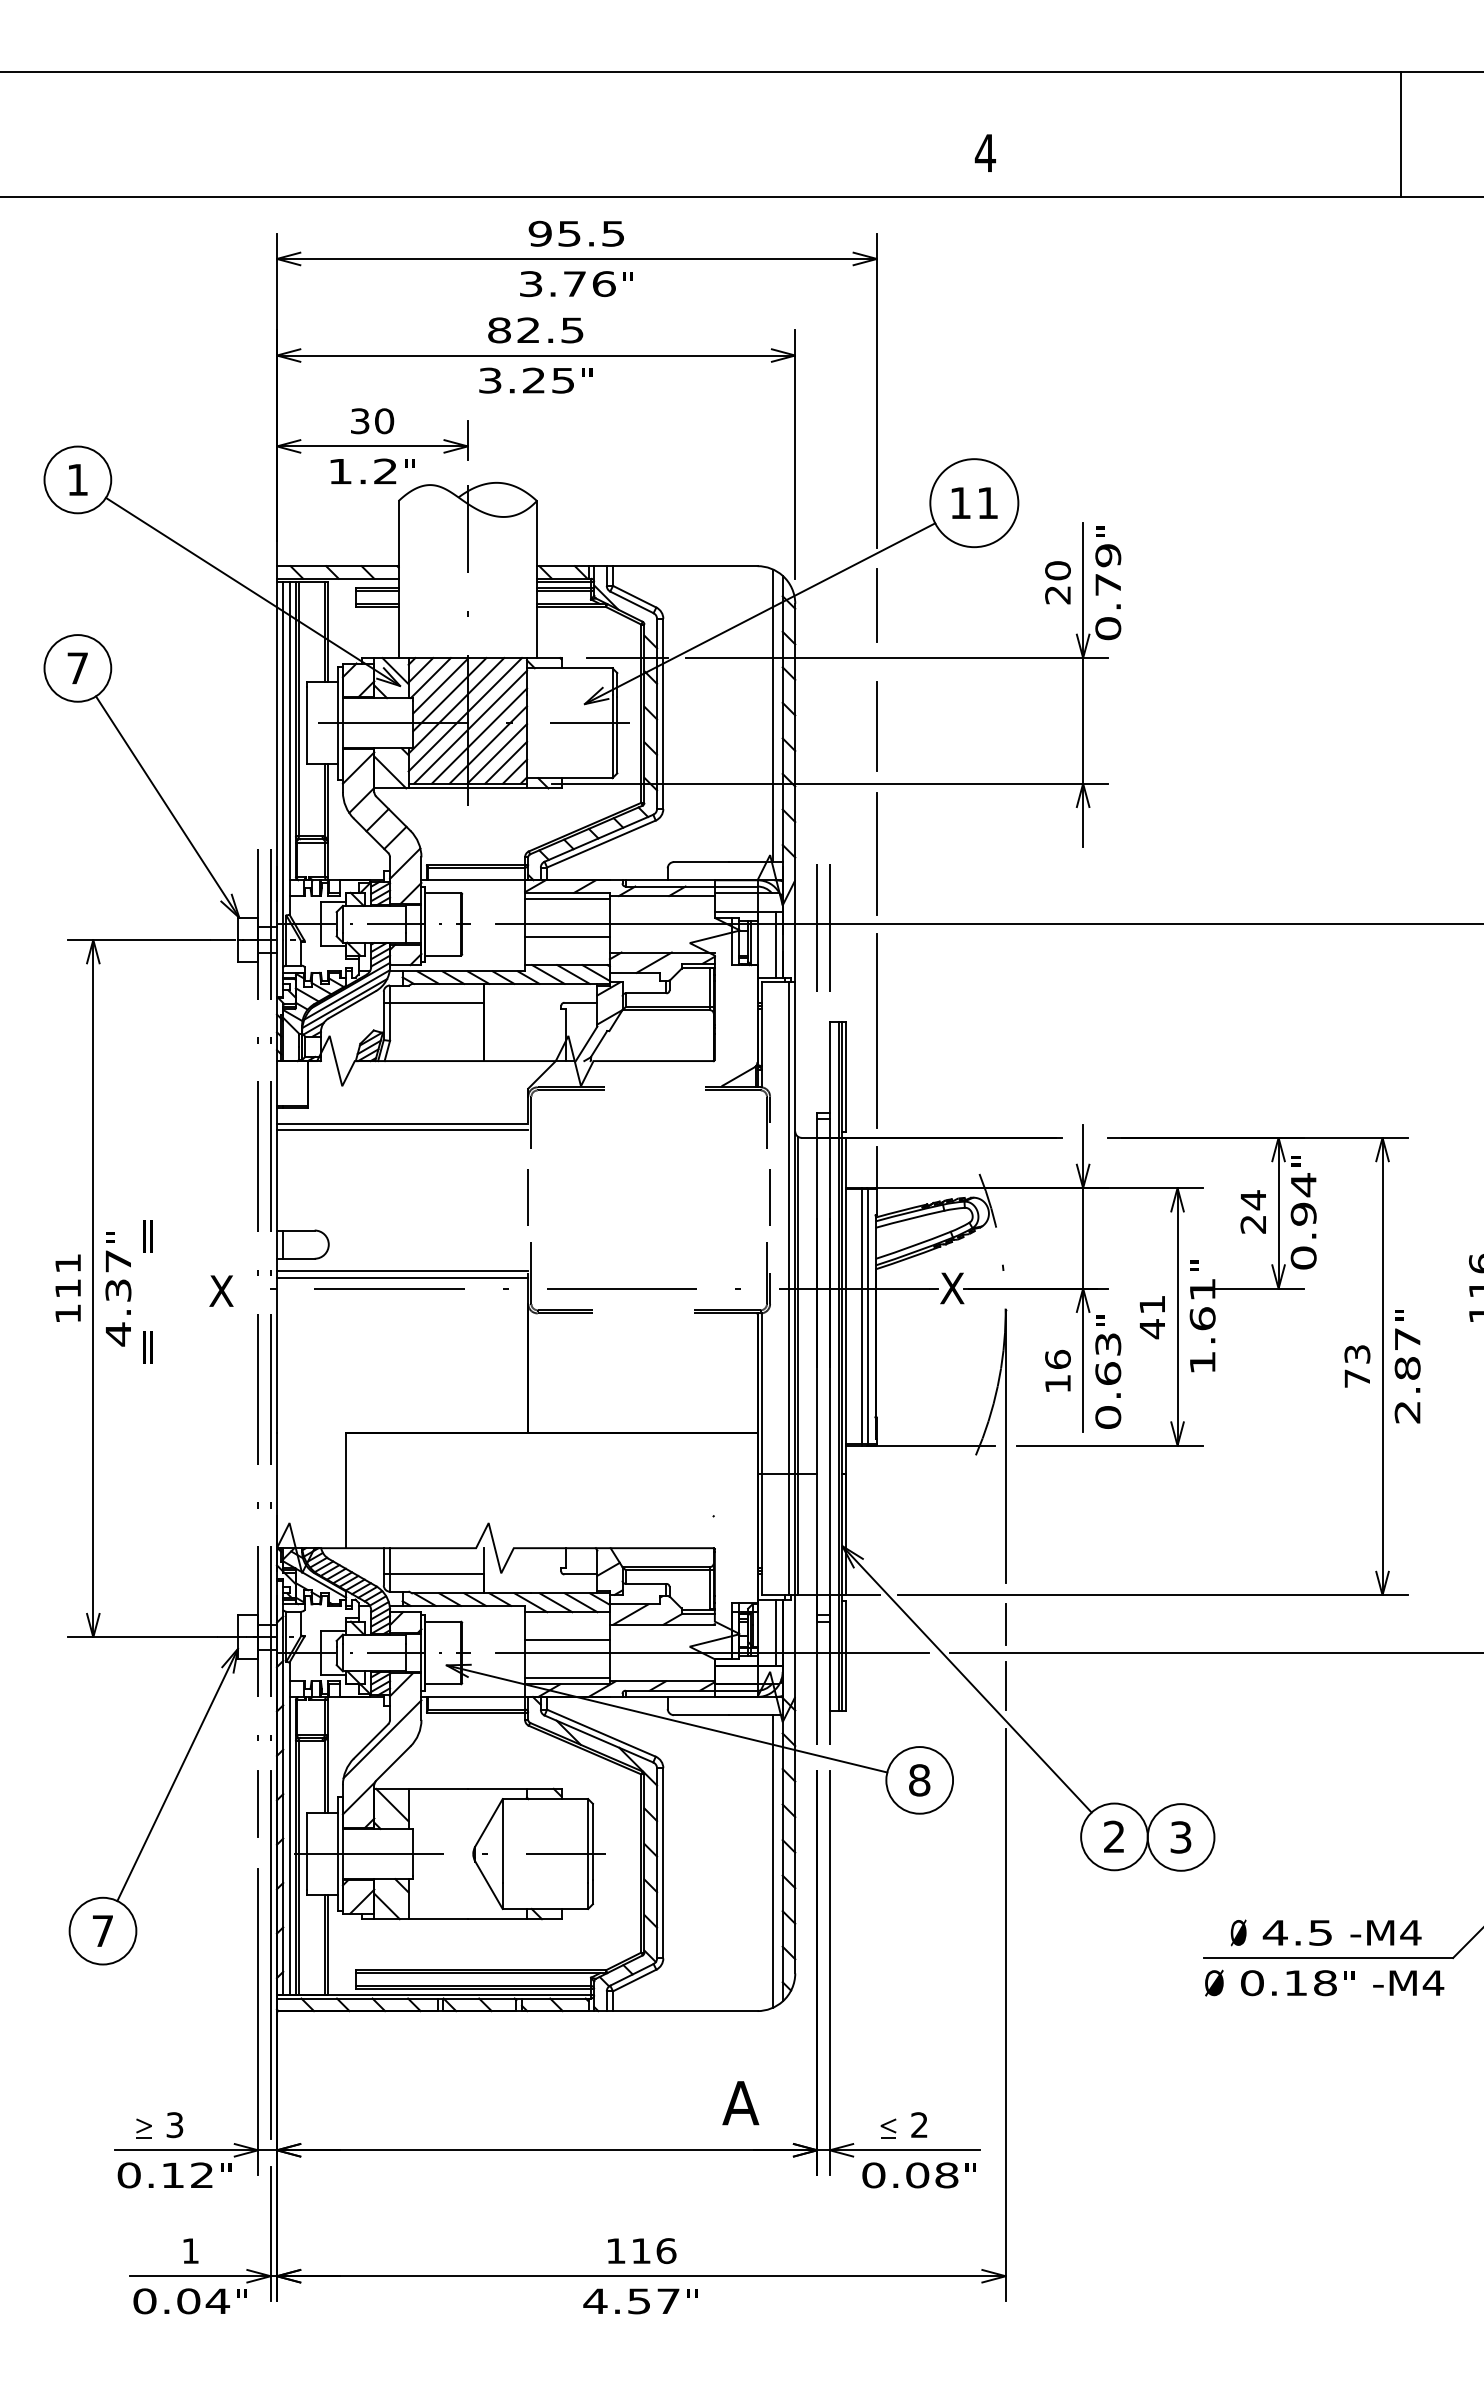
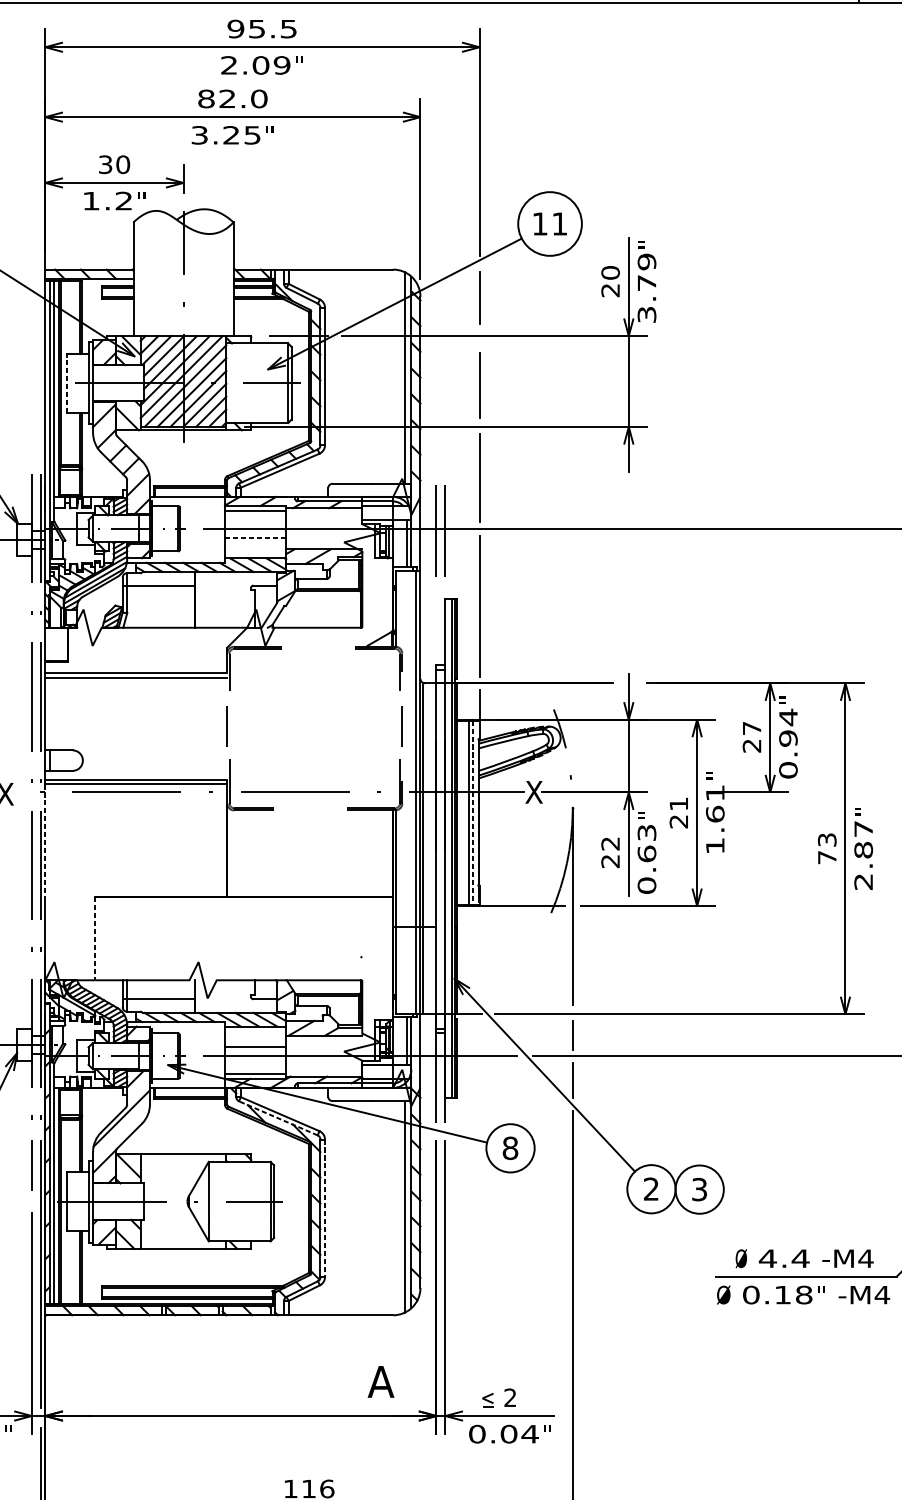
text: (567, 284) -> (255, 65), 3.76 -> 2.09
text: (572, 330) -> (259, 99), 82.5 -> 82.0
text: (1108, 628) -> (647, 314), 0.79 -> 3.79
line: (306, 725) -> (66, 384), solid -> dashed
line: (568, 936) -> (256, 537), solid -> dashed
text: (1252, 1200) -> (751, 728), 24 -> 27
line: (868, 1316) -> (473, 812), solid -> dashed
text: (1151, 1329) -> (678, 822), 41 -> 21
line: (276, 1355) -> (45, 840), solid -> dashed
text: (1057, 1371) -> (610, 852), 16 -> 22
line: (346, 1490) -> (95, 938), solid -> dashed
line: (598, 1738) -> (278, 1118), solid -> dashed
line: (663, 1863) -> (325, 1208), solid -> dashed
text: (1320, 1932) -> (800, 1258), 4.5 -> 4.4
text: (946, 2175) -> (529, 1434), 0.08 -> 0.04

